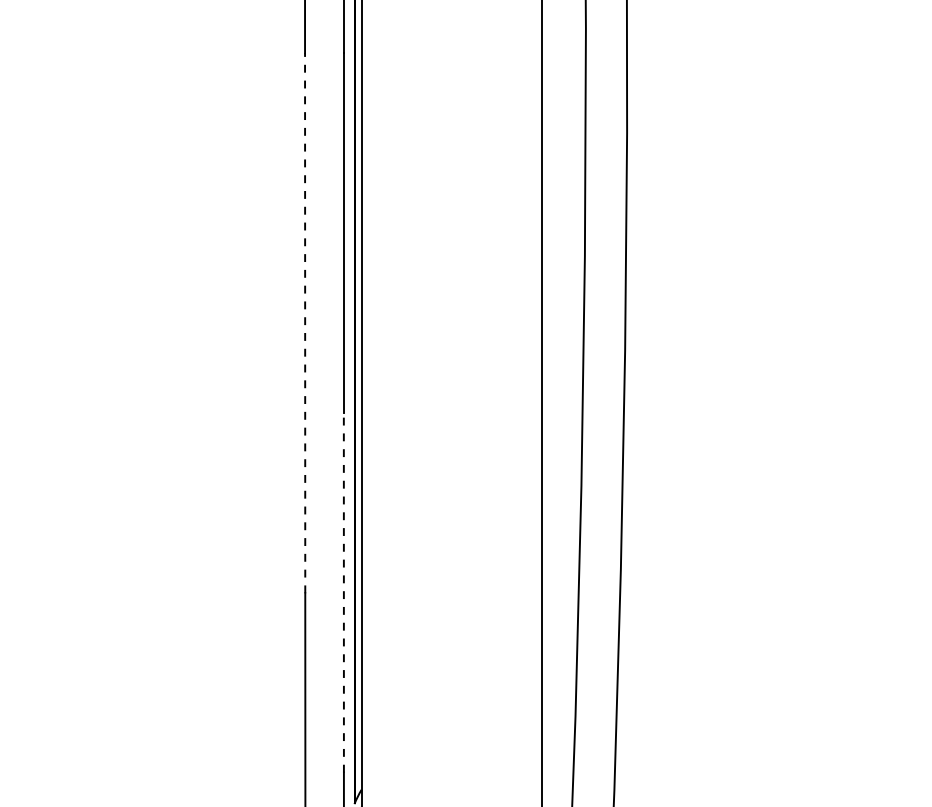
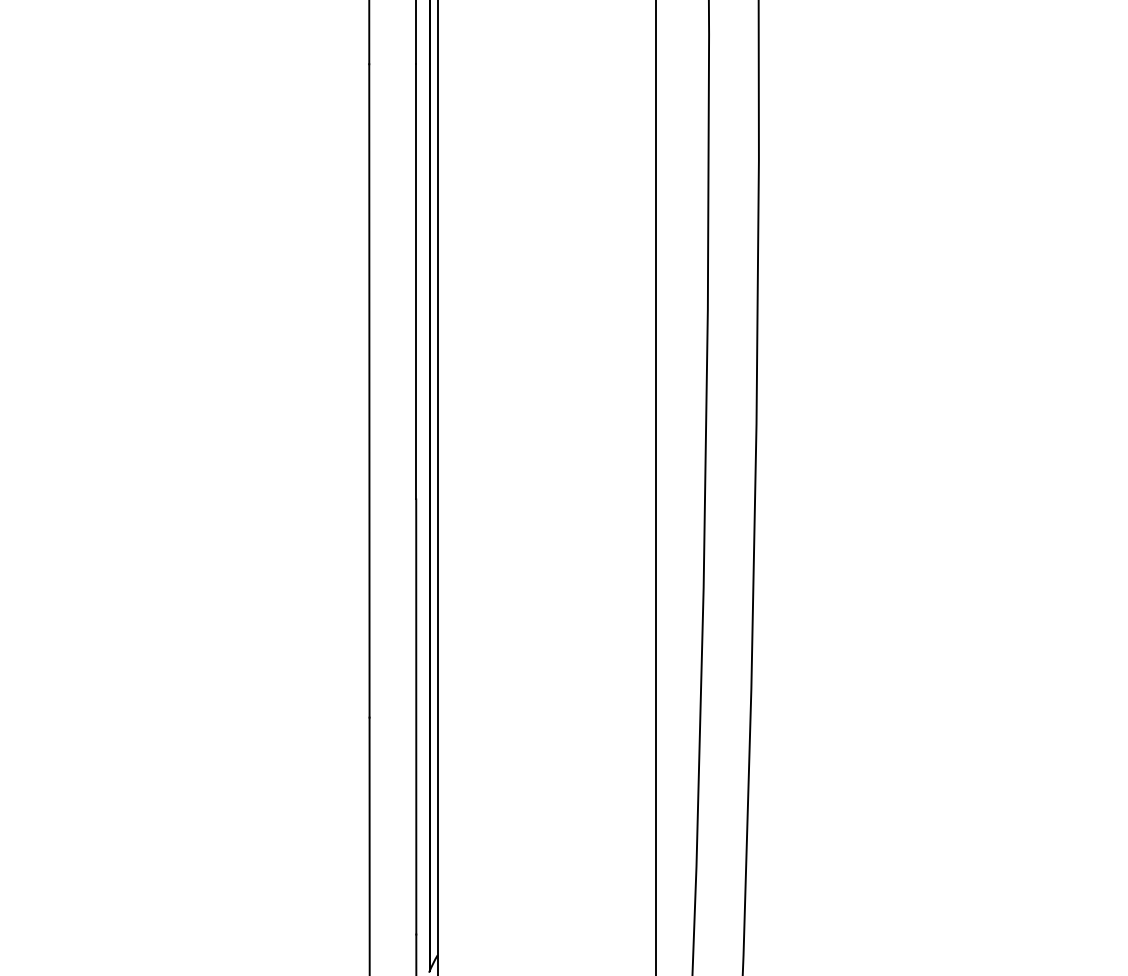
line: (305, 322) -> (369, 390), dashed -> solid
line: (344, 592) -> (416, 716), dashed -> solid

